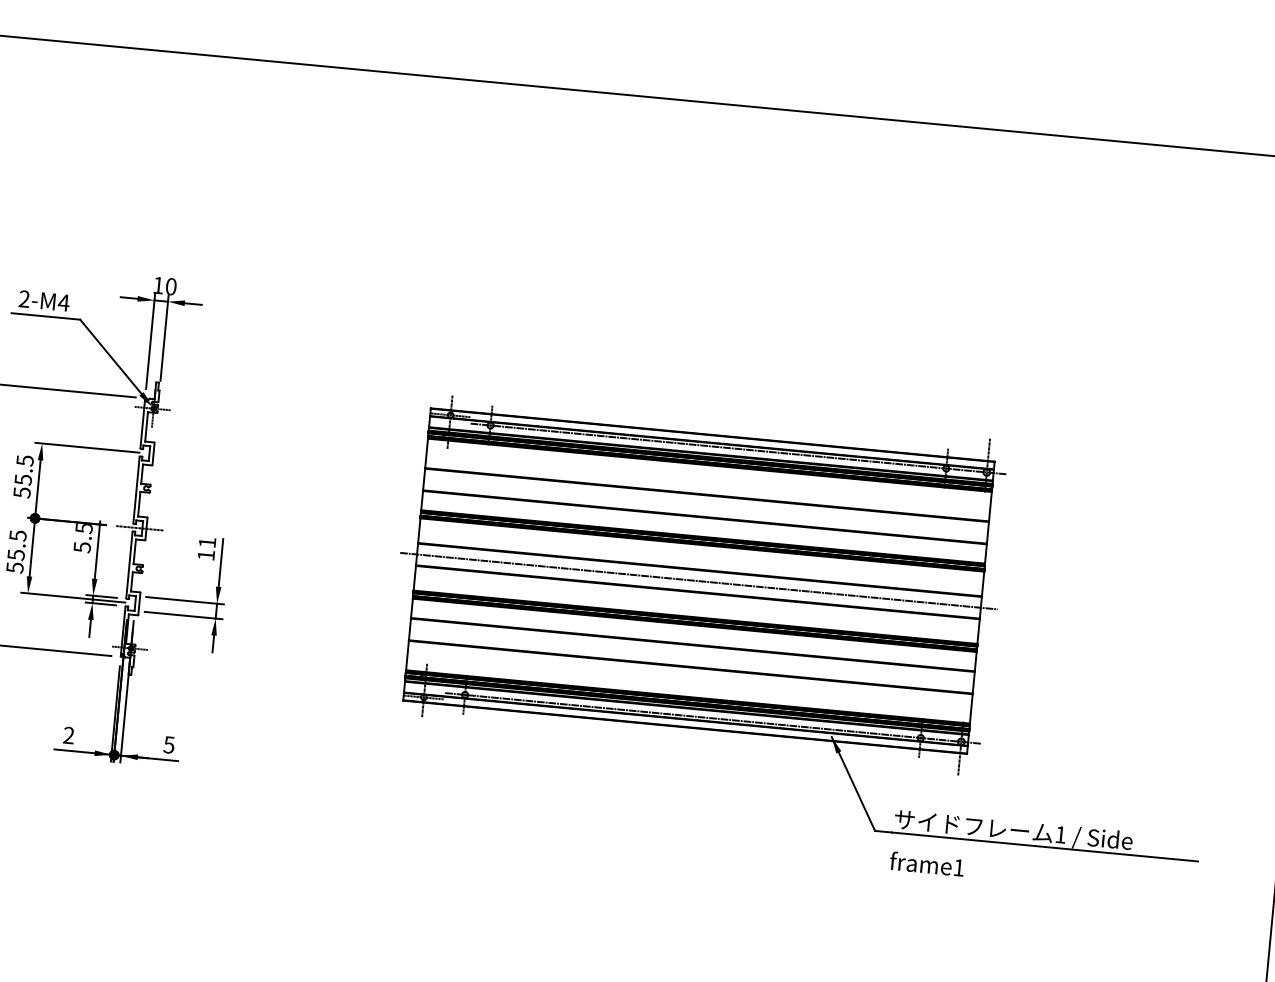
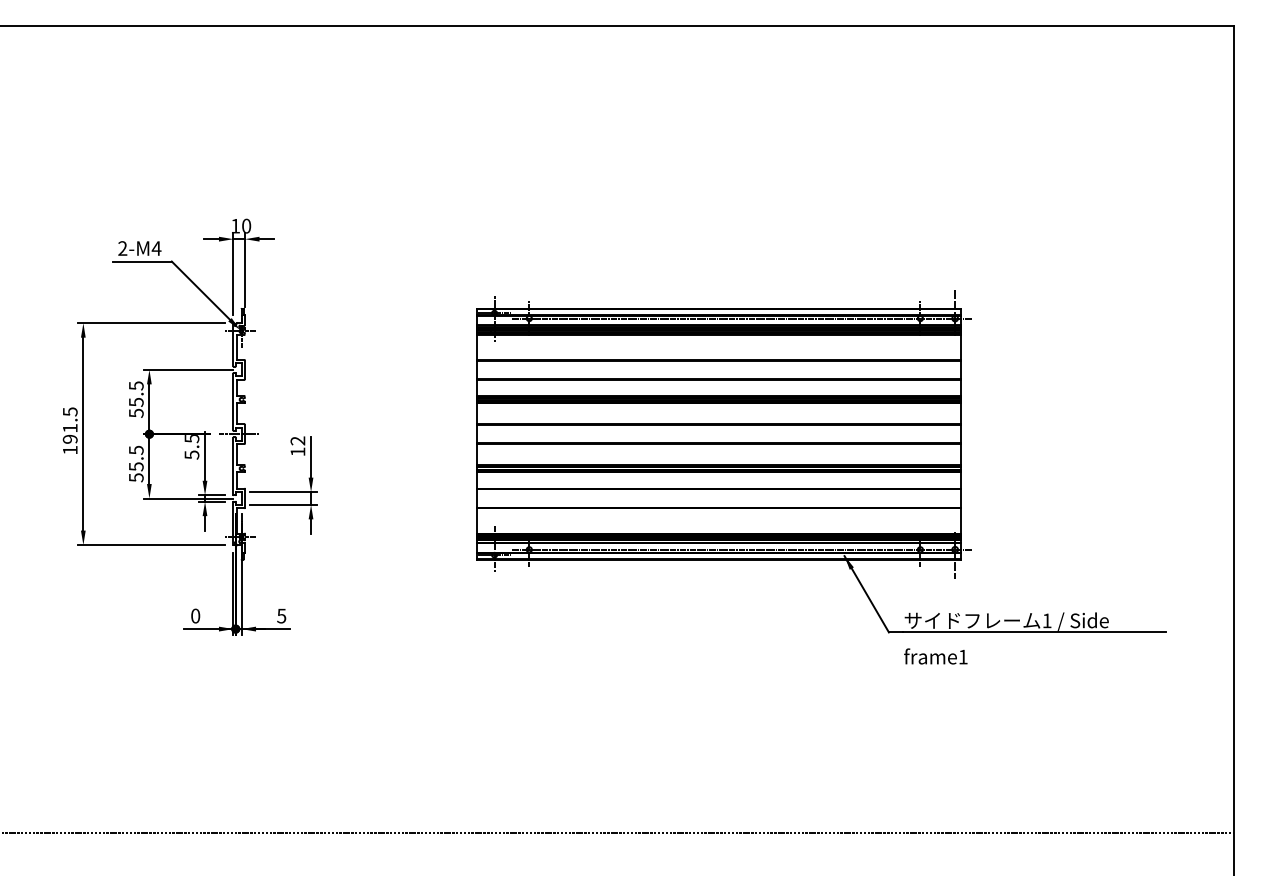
text: (206, 542) -> (297, 440), 11 -> 12
line: (698, 581) -> (718, 434), removed
text: (68, 734) -> (195, 615), 2 -> 0

